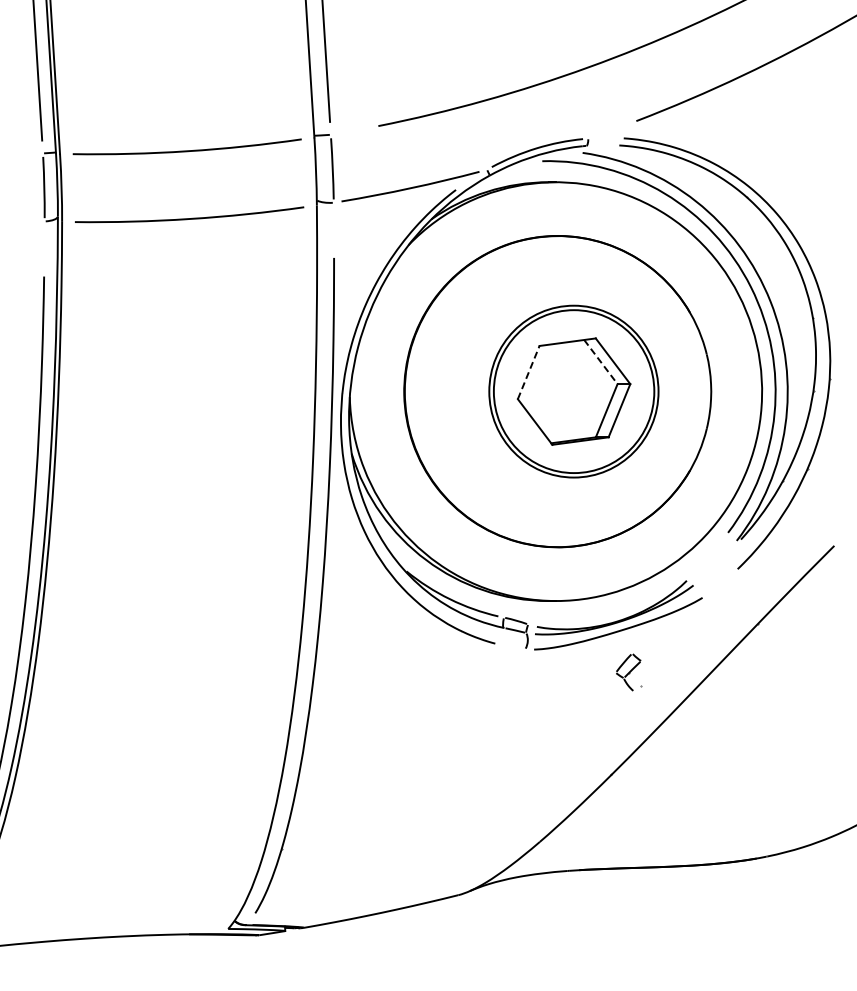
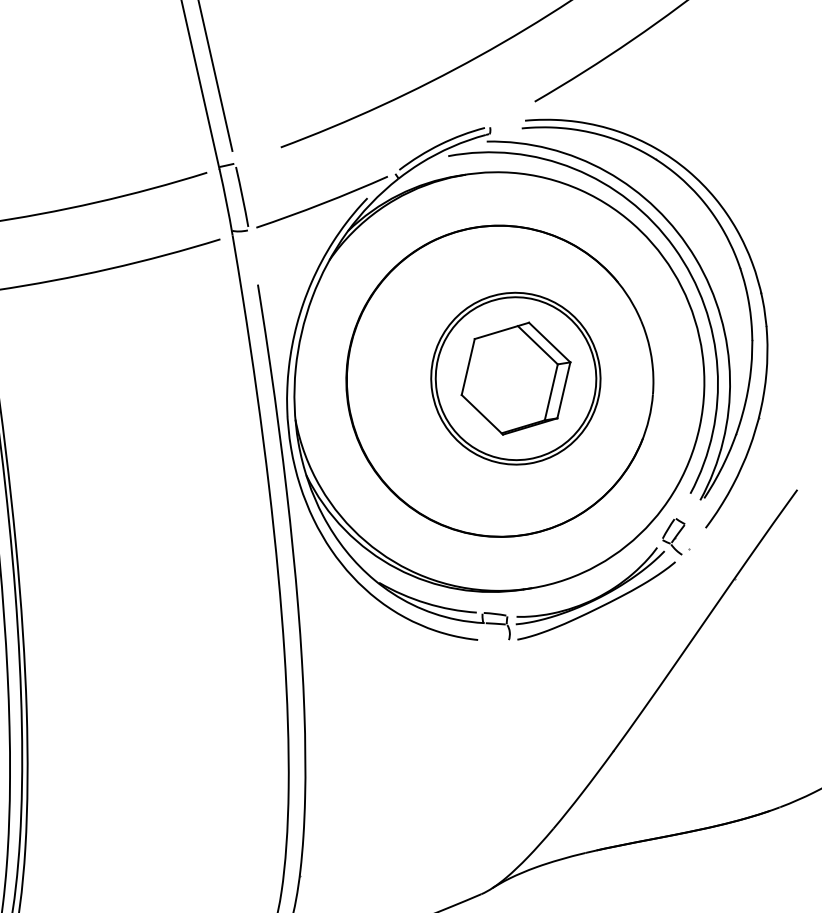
line: (600, 362) -> (537, 345), dashed -> solid
line: (528, 372) -> (468, 367), dashed -> solid
part: (629, 672) -> (675, 537), moved

